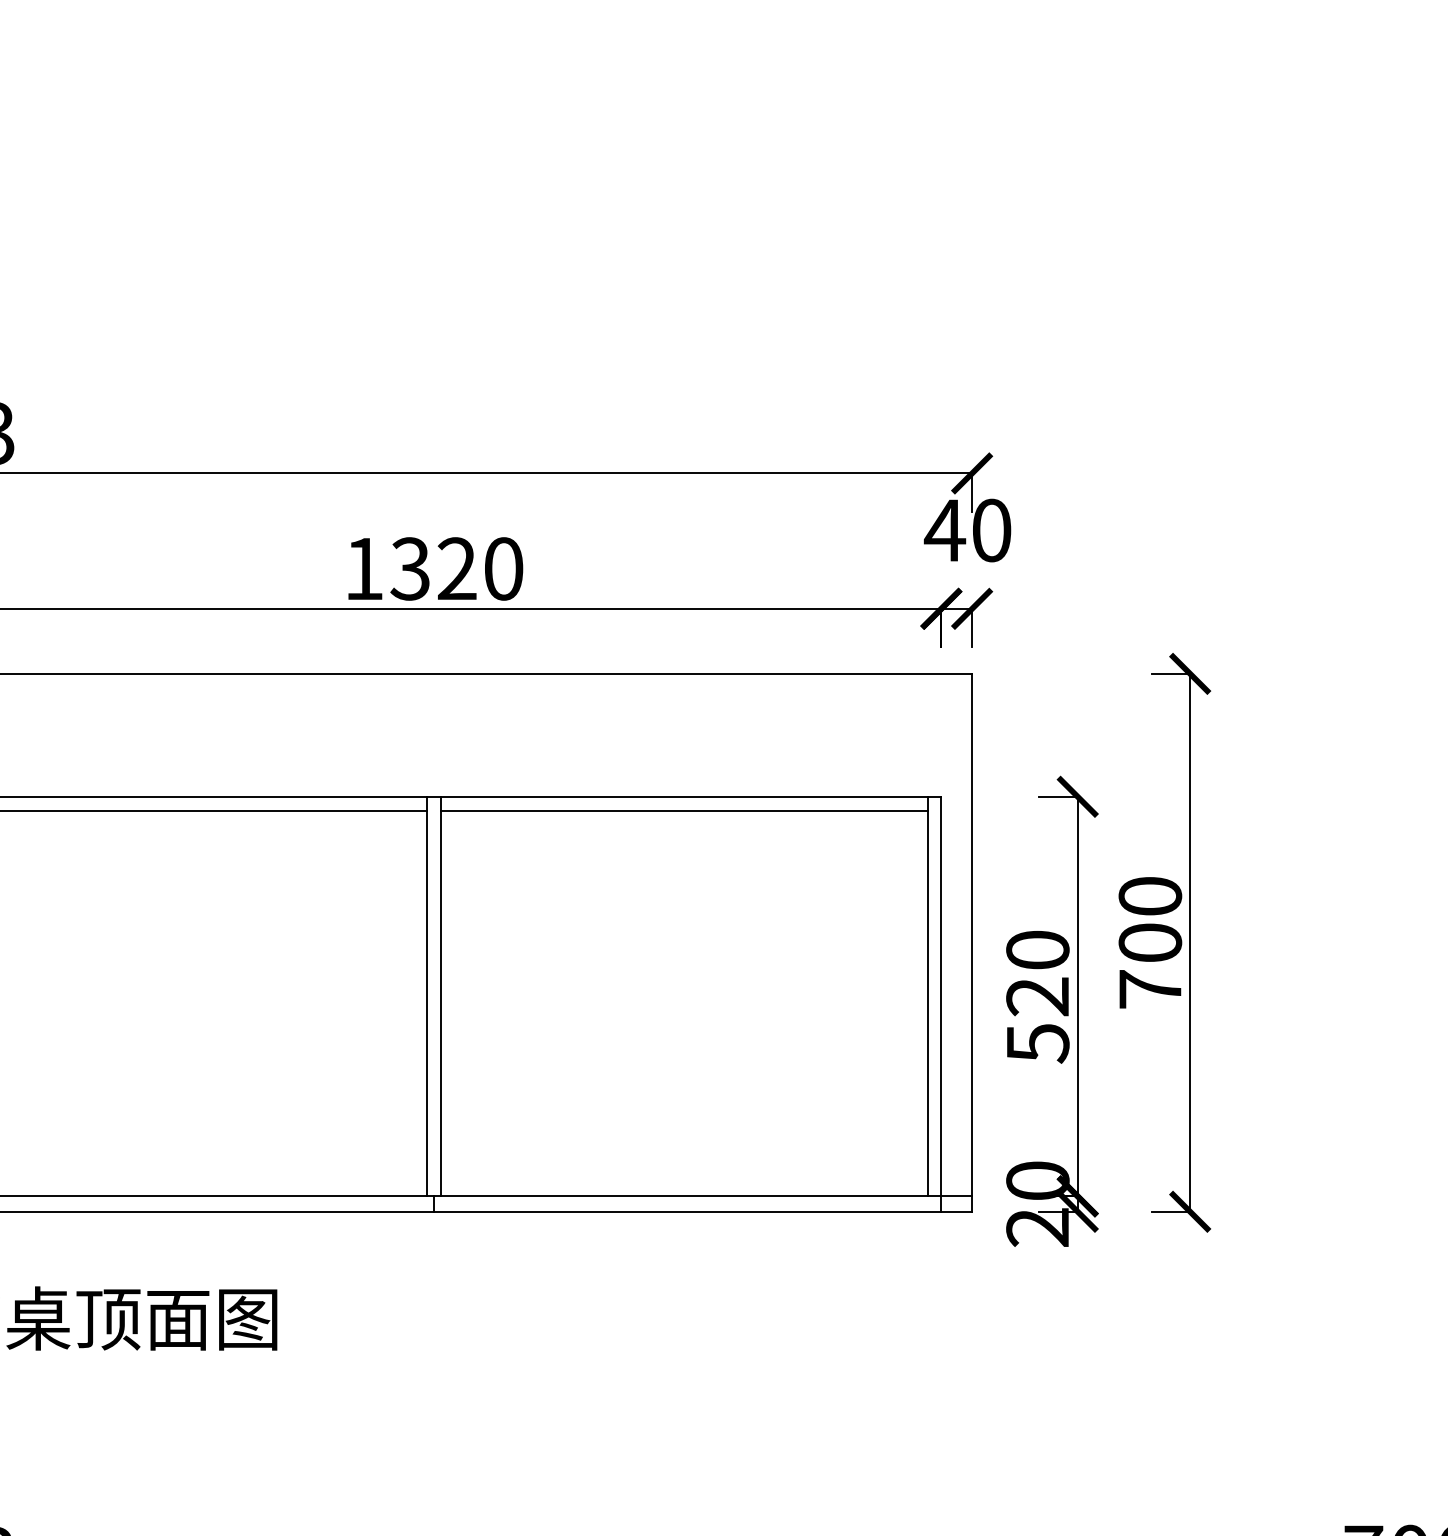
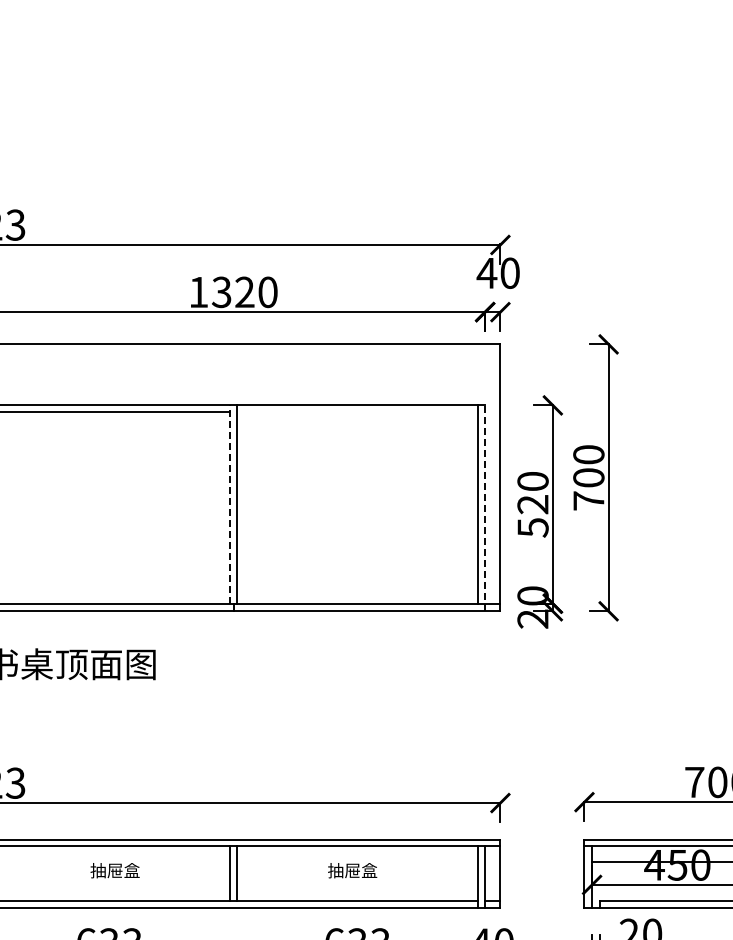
line: (684, 811) -> (357, 412), removed
line: (428, 996) -> (230, 504), solid -> dashed
line: (942, 1004) -> (485, 508), solid -> dashed

